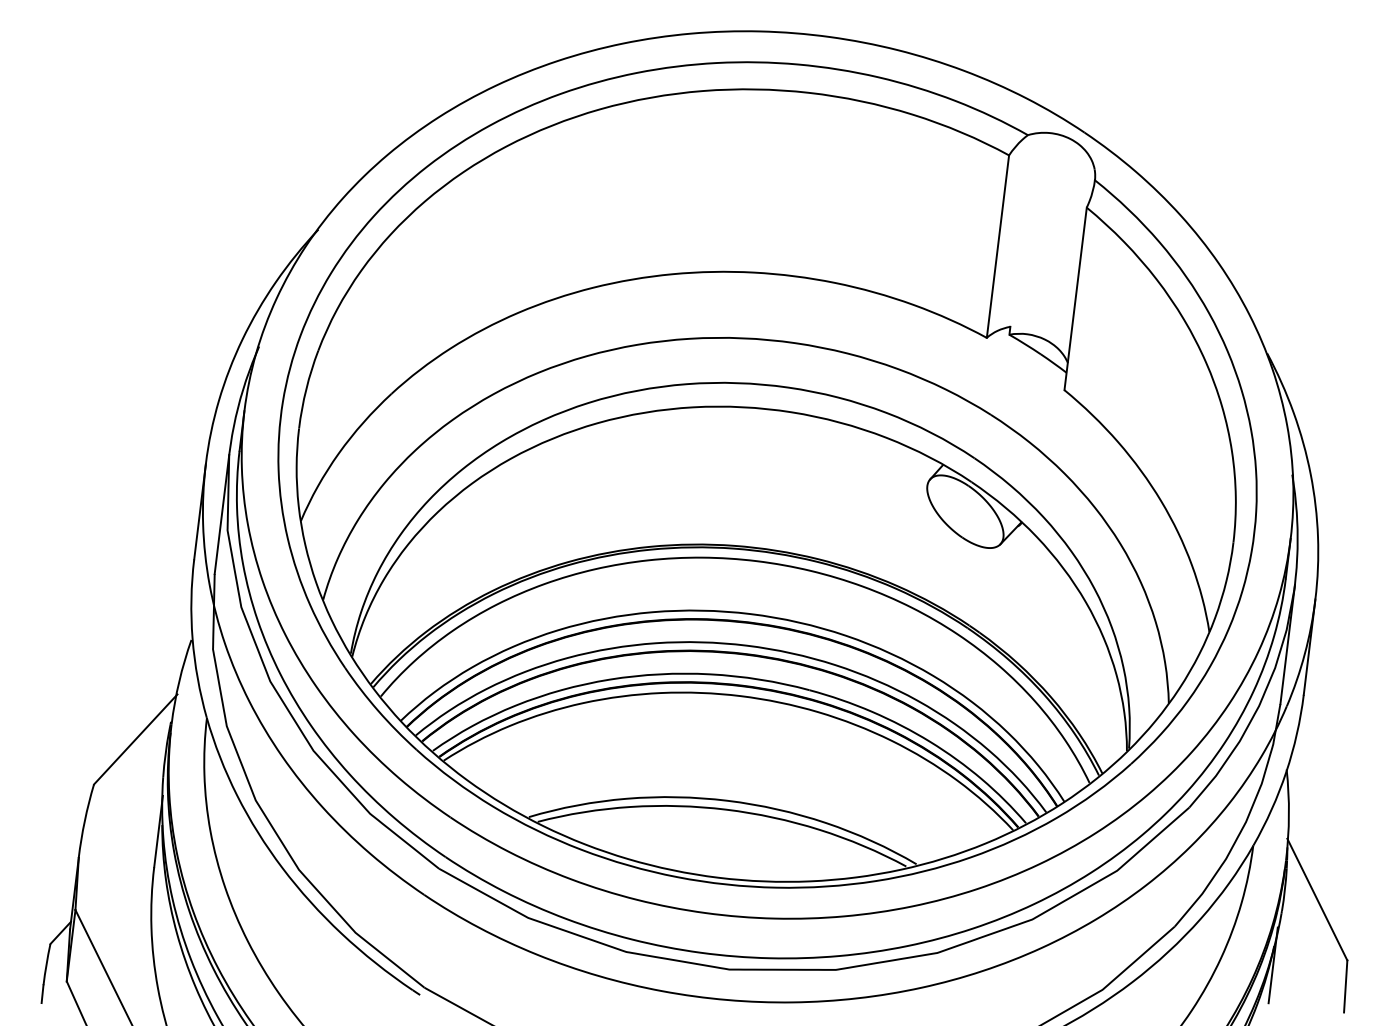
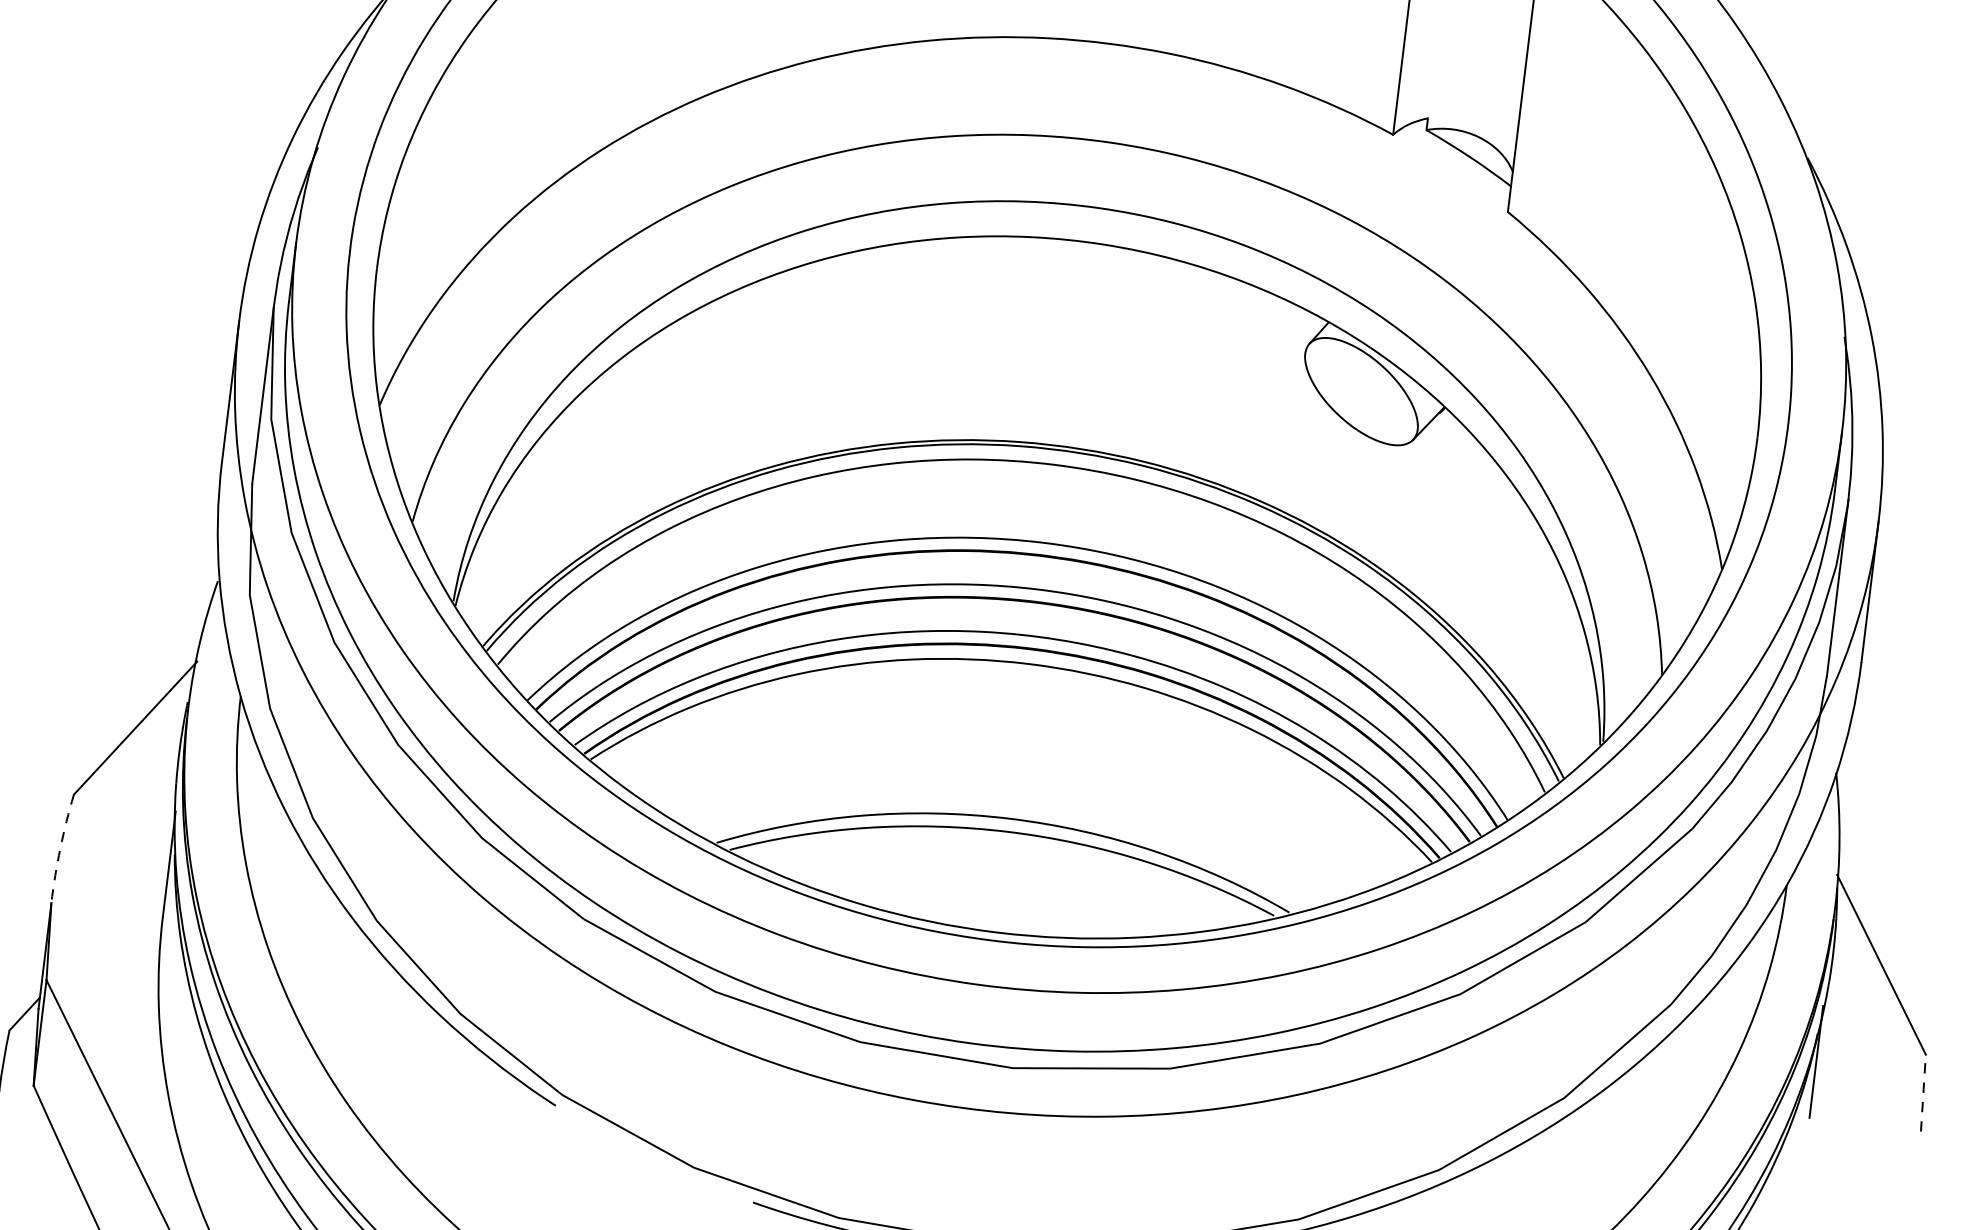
arc: (84, 820) -> (59, 847), solid -> dashed
line: (1345, 985) -> (1923, 1091), solid -> dashed

